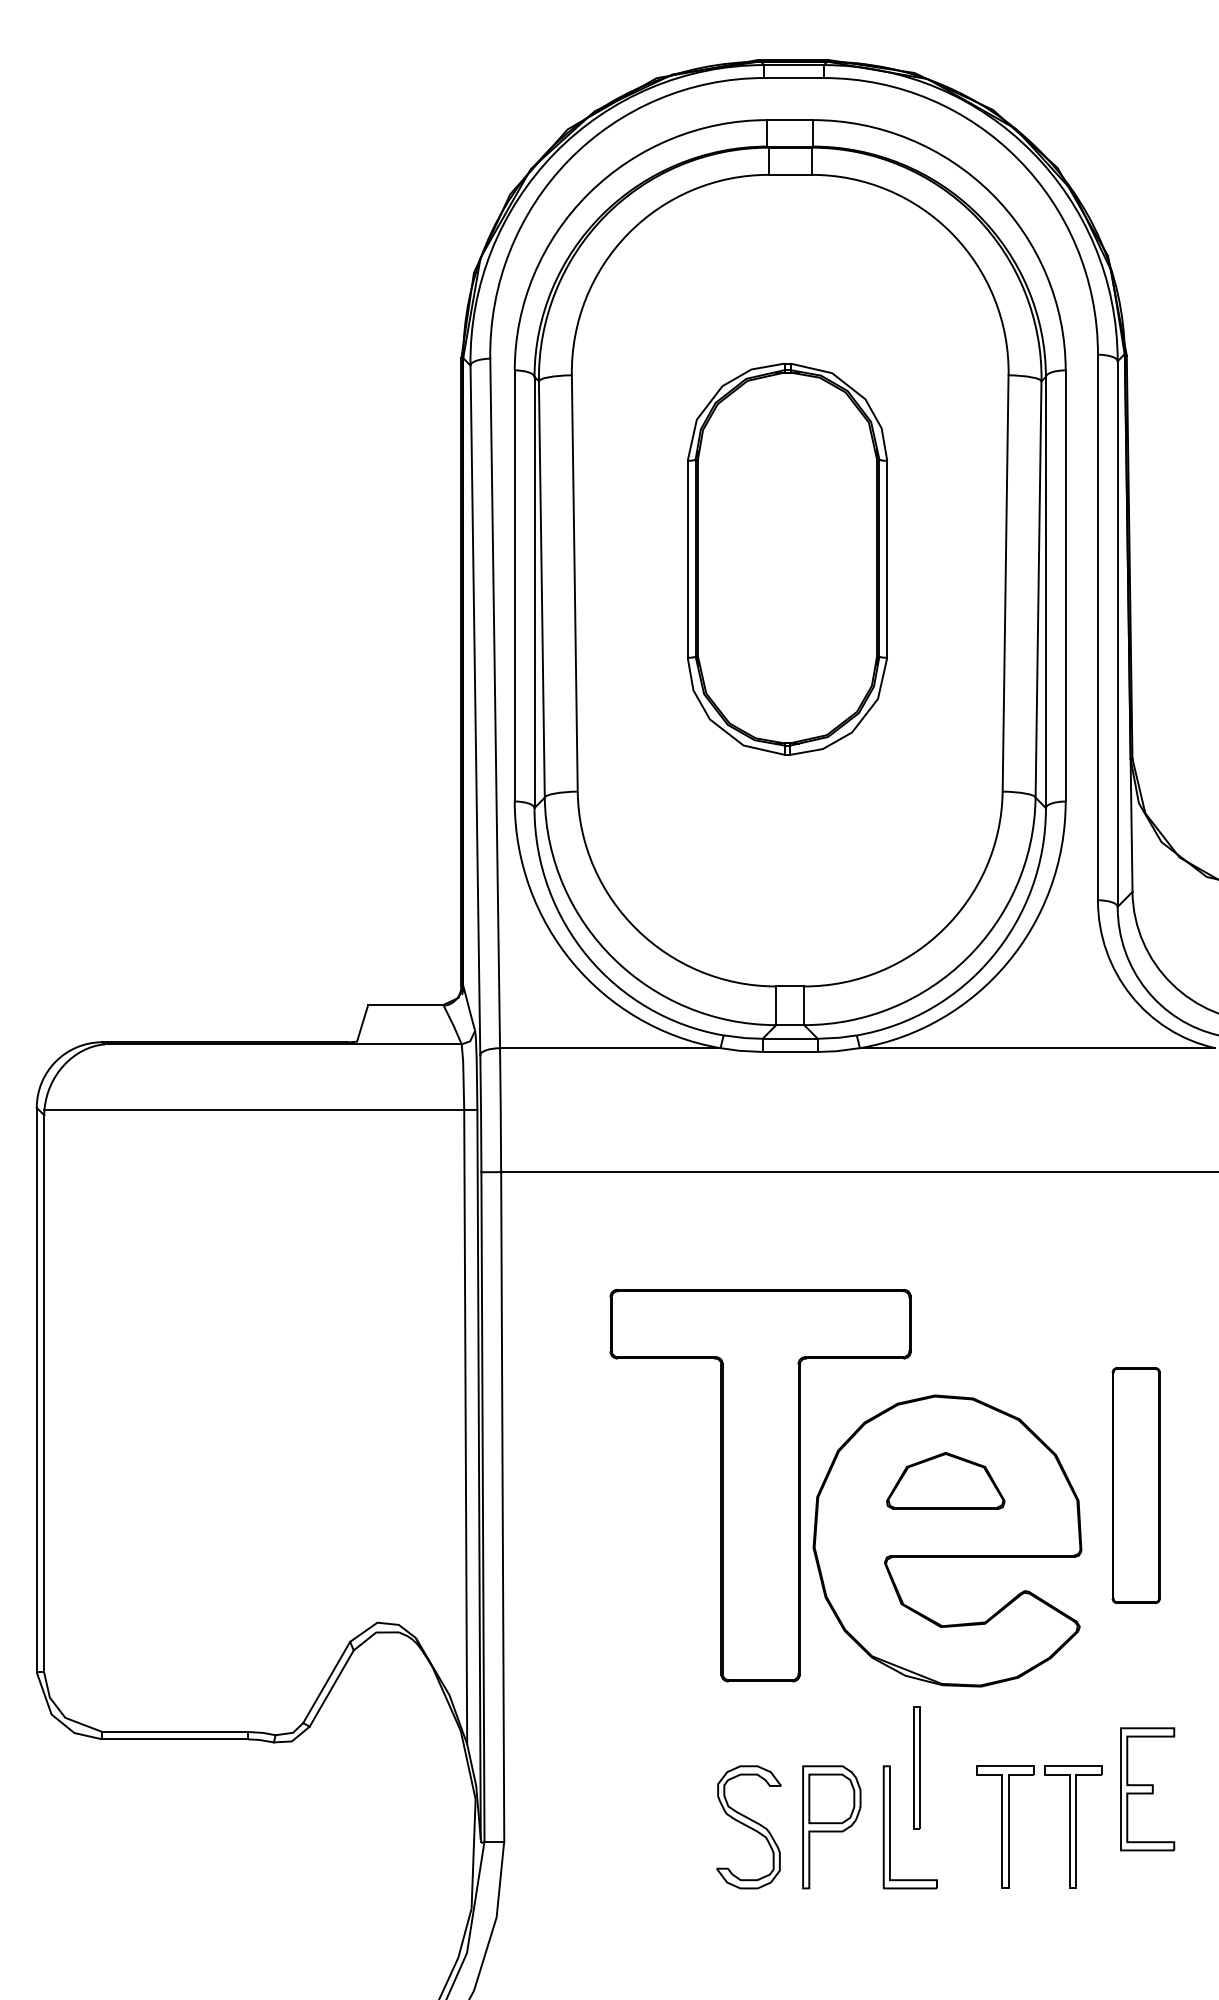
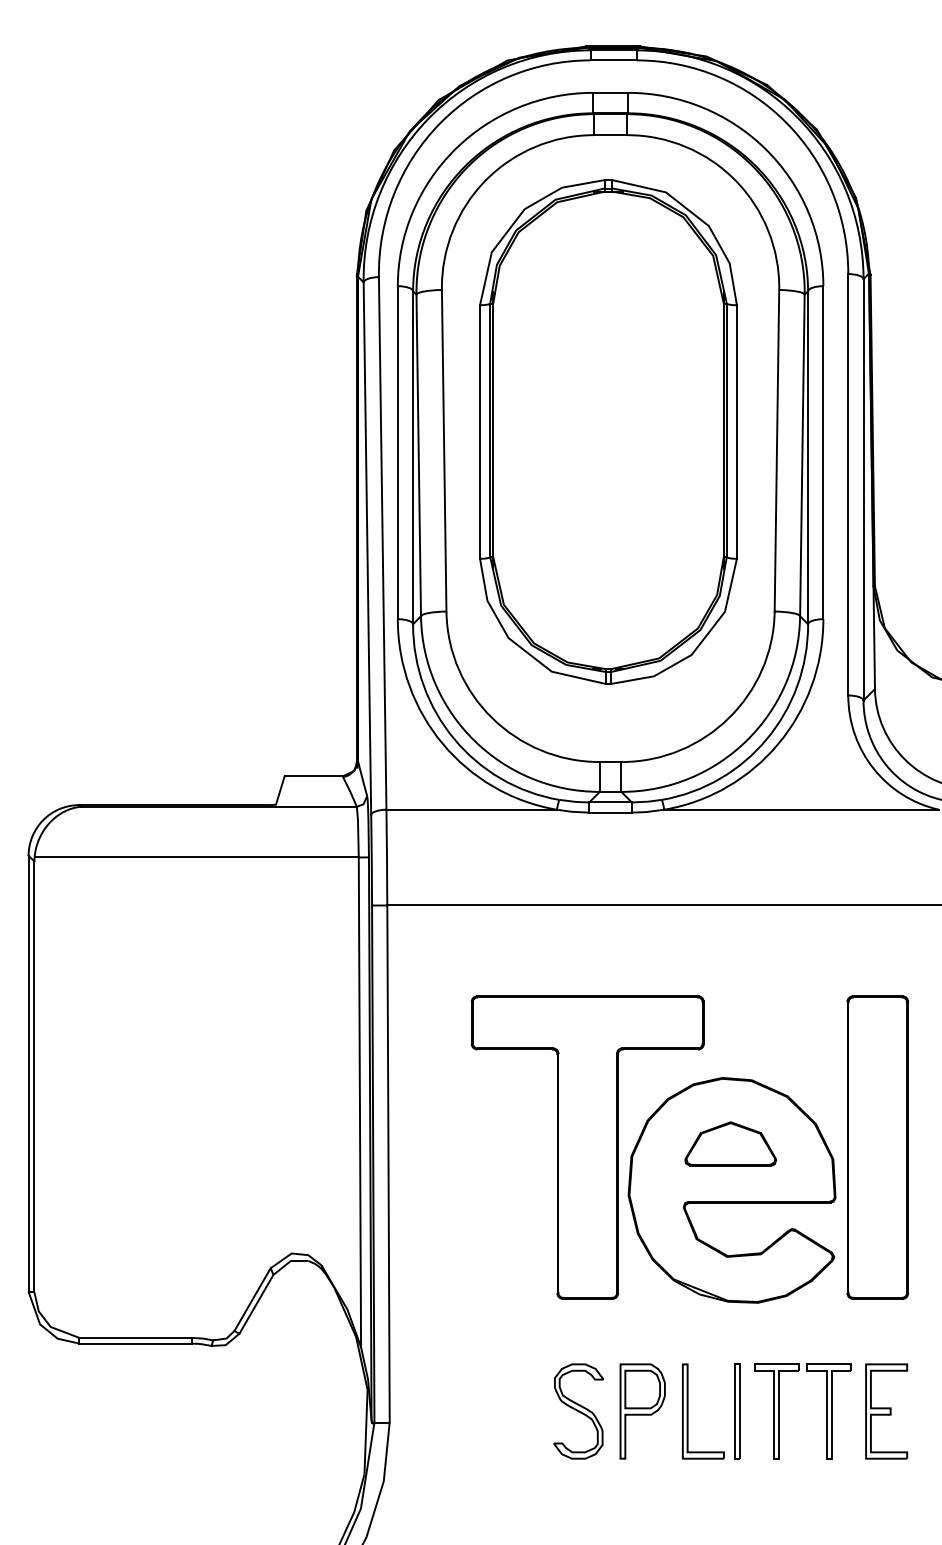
part: (787, 559) -> (608, 432), size x1.67
part: (1136, 1485) -> (878, 1147), size x1.67
part: (916, 1767) -> (737, 1410), moved
part: (1147, 1789) -> (886, 1411), moved

